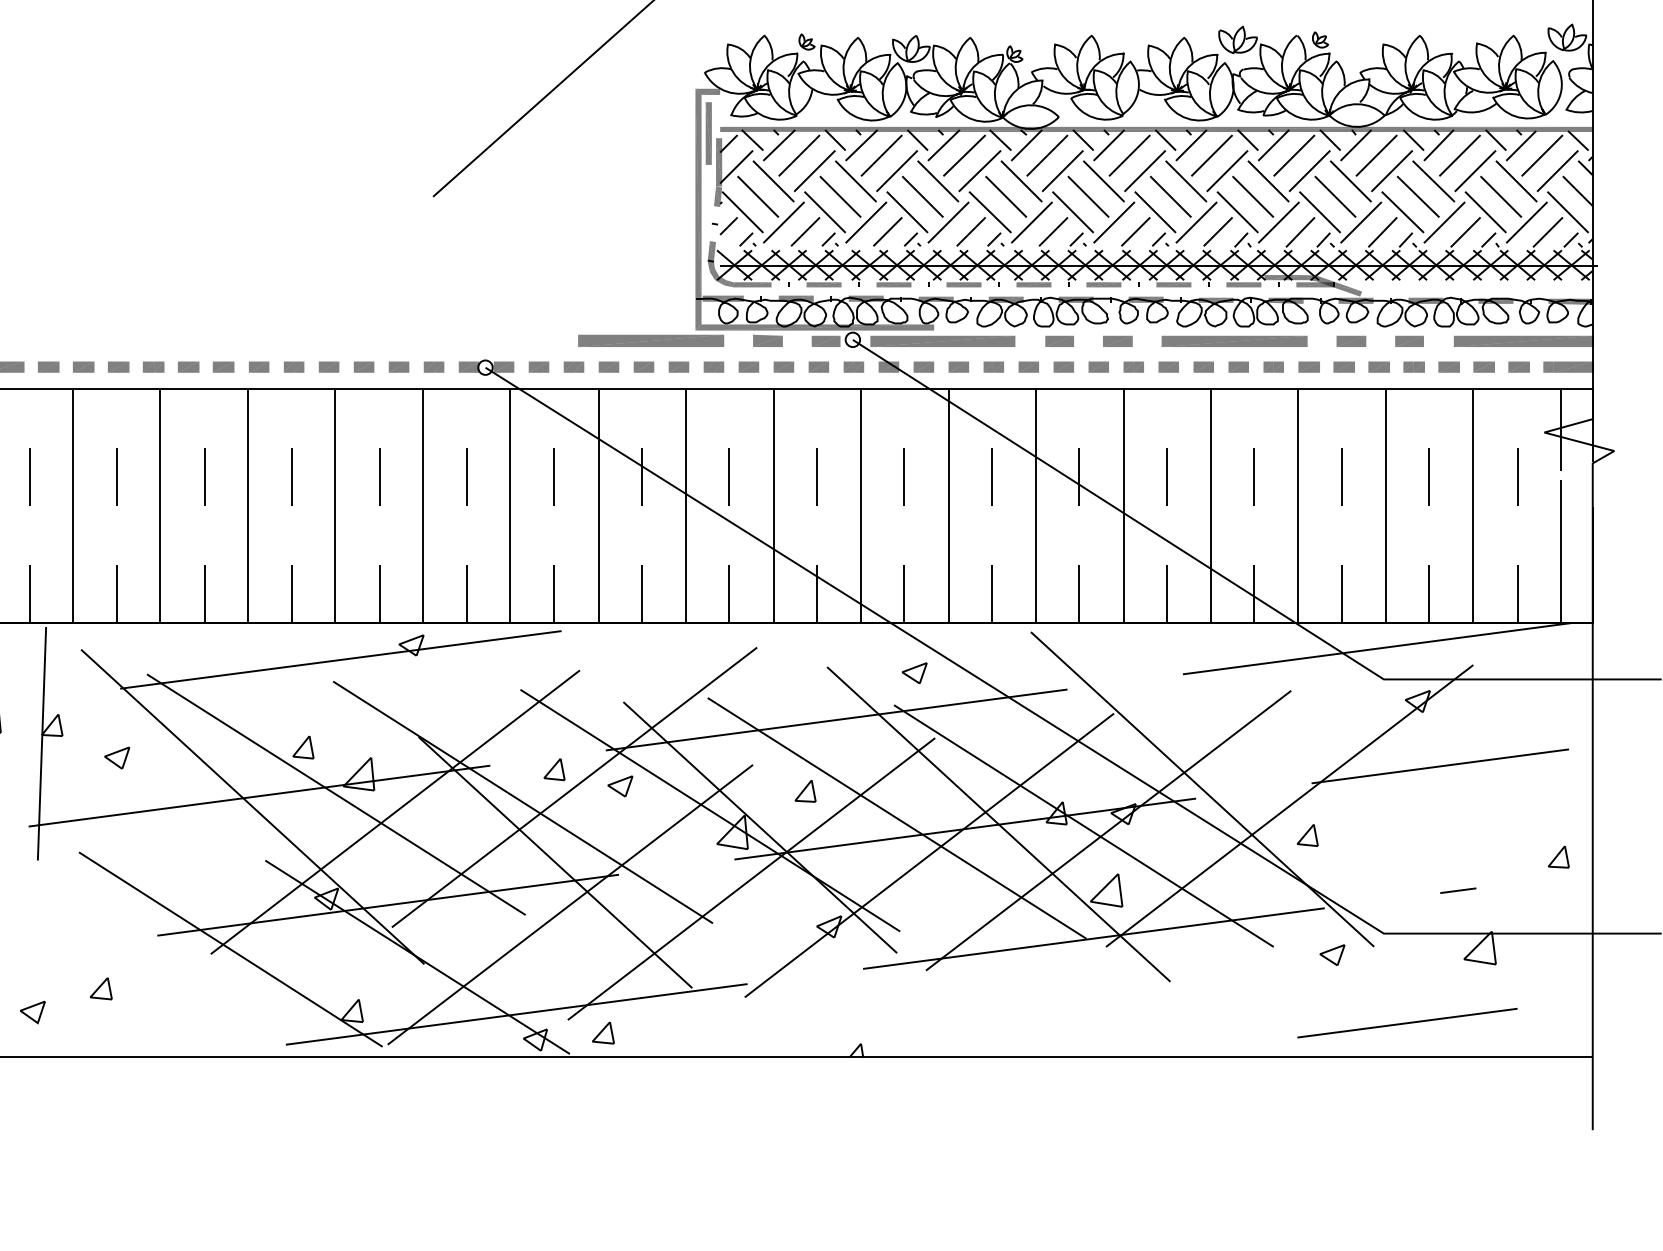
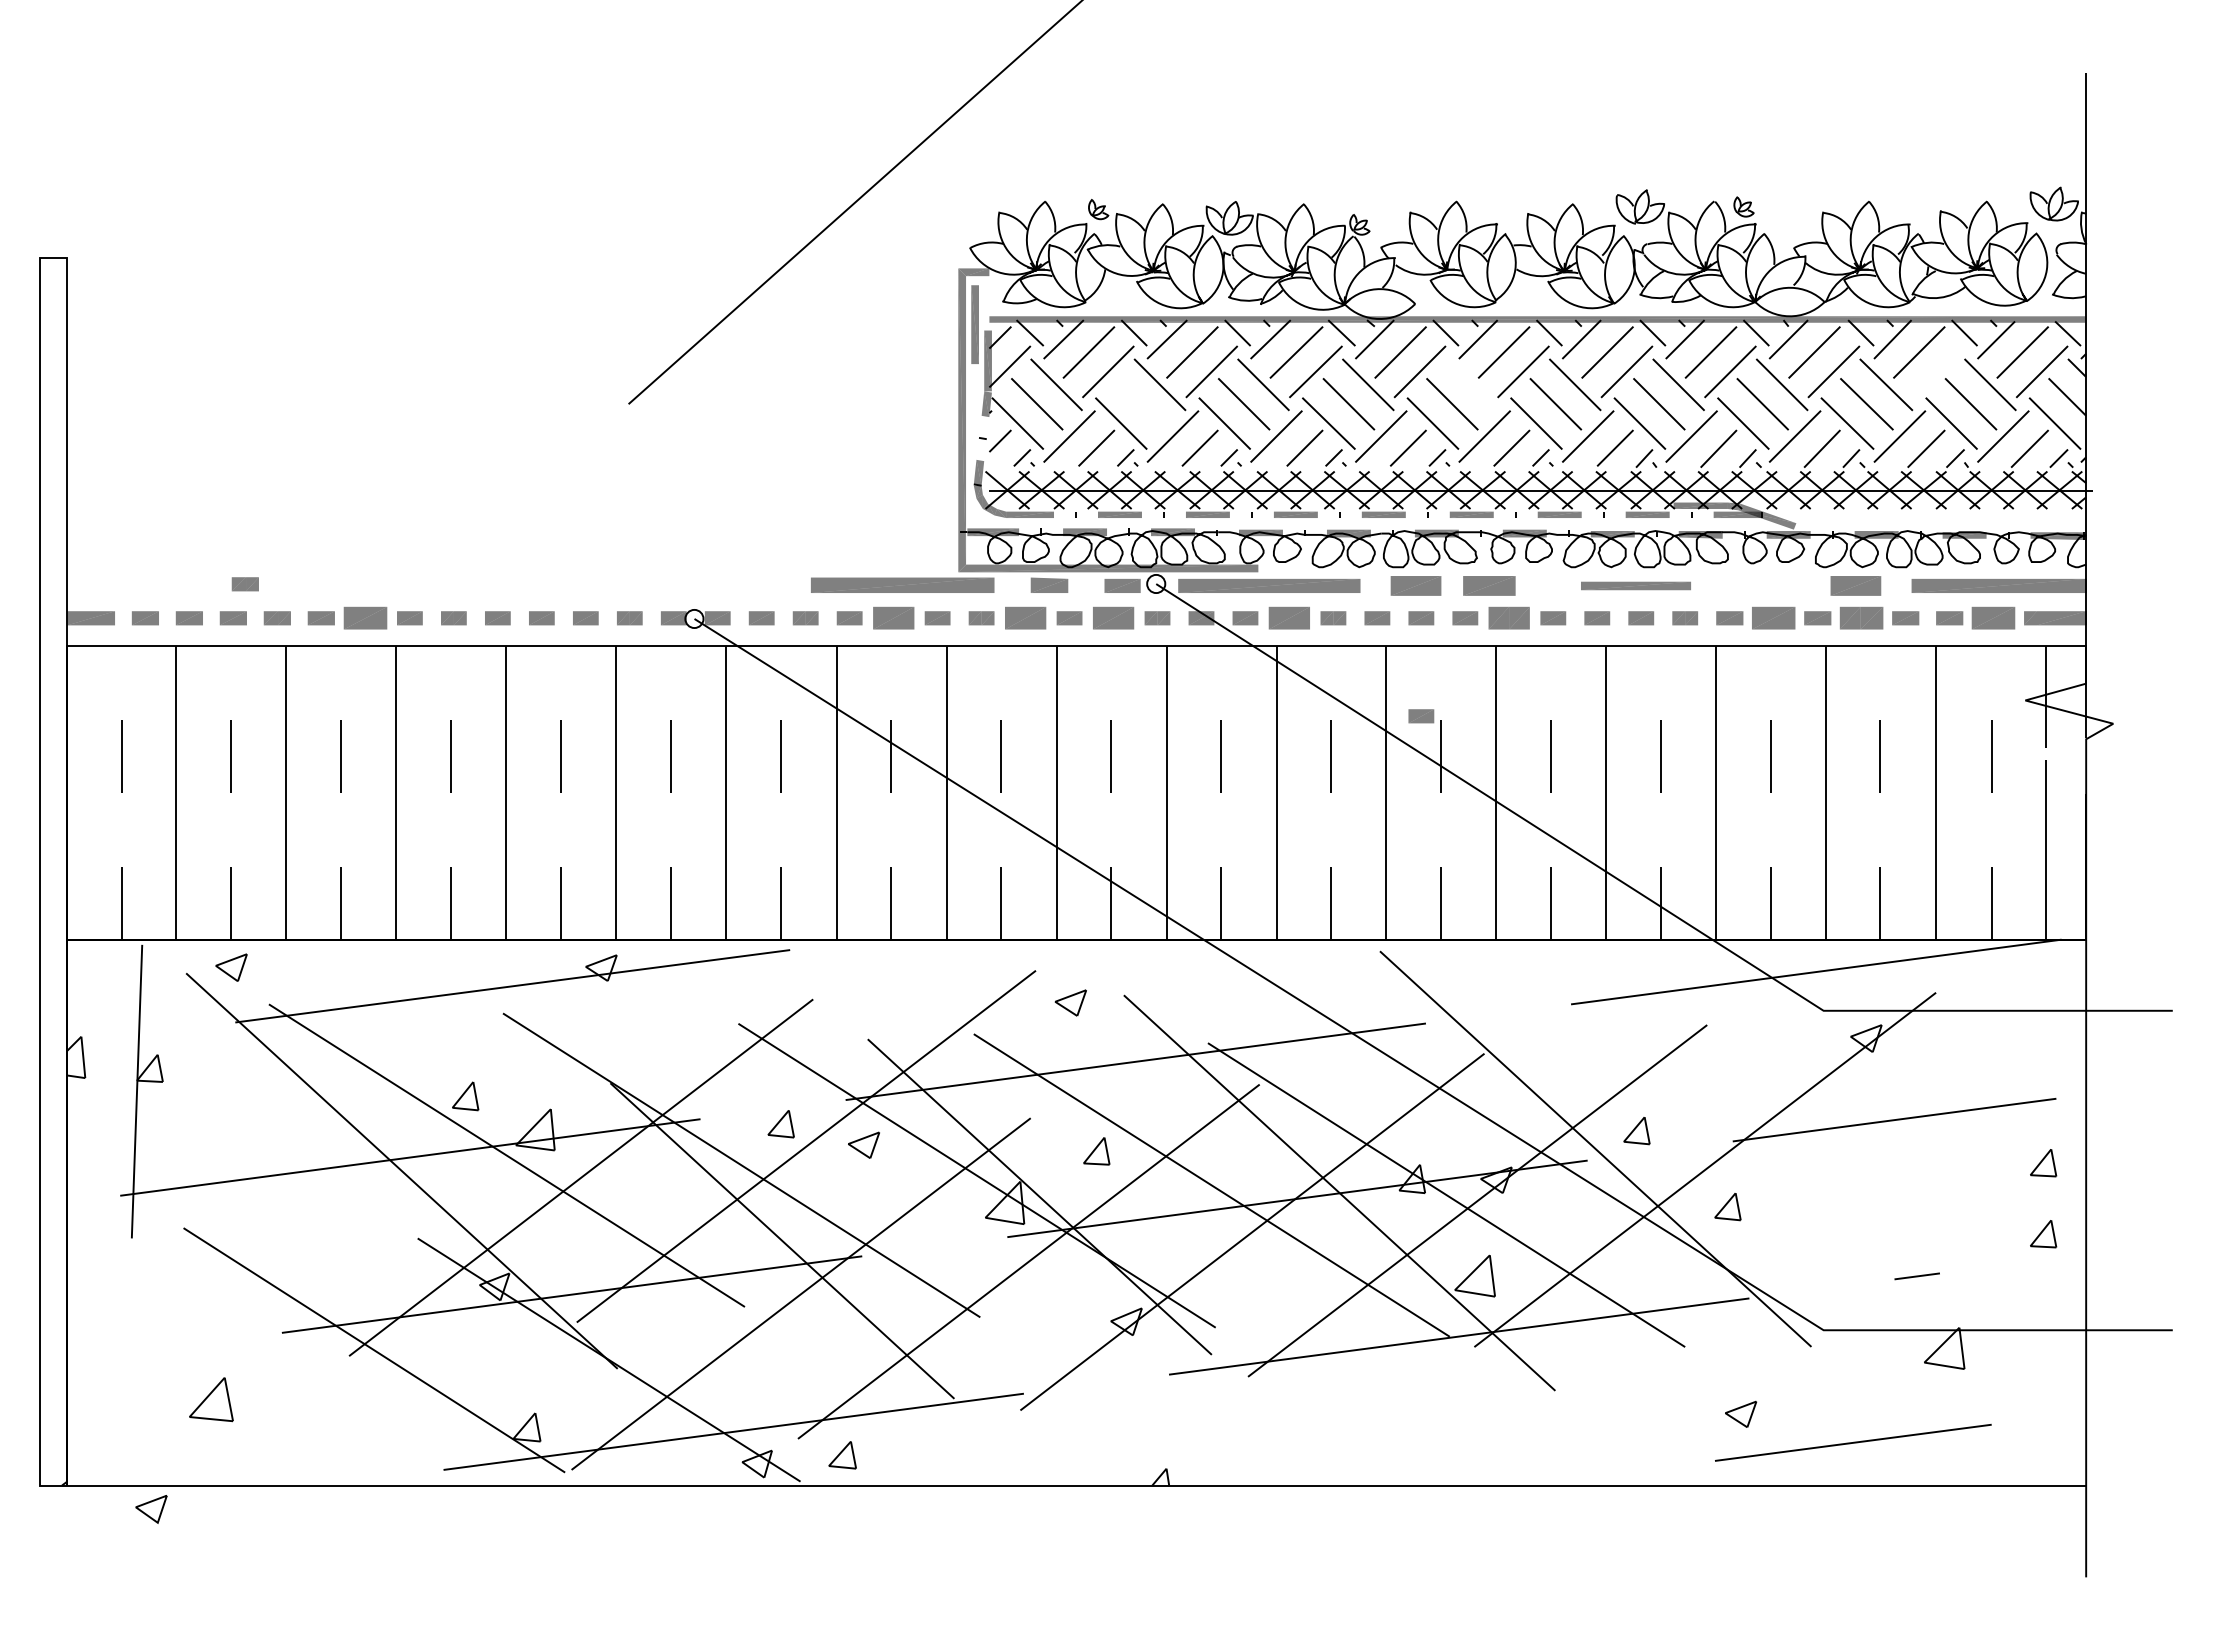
line: (1475, 170) -> (1938, 371), removed
line: (1103, 181) -> (1471, 384), removed
line: (840, 197) -> (1140, 404), removed
part: (128, 340) -> (245, 584), added
part: (1059, 341) -> (1416, 585), size x1.4
part: (1117, 341) -> (1488, 585), size x1.4
part: (1234, 341) -> (1635, 585), size x0.6
part: (1351, 341) -> (1782, 585), removed
part: (1409, 341) -> (1855, 585), size x1.4
part: (222, 367) -> (364, 618), size x1.6
part: (643, 367) -> (893, 618), size x1.6
part: (748, 367) -> (1025, 618), size x1.6
part: (818, 367) -> (1113, 618), size x1.6
part: (958, 367) -> (1289, 618), size x1.6
part: (1133, 367) -> (1509, 618), size x1.6
part: (1343, 367) -> (1773, 618), size x1.6
part: (1413, 367) -> (1861, 618), size x1.6
part: (1519, 367) -> (1993, 618), size x1.6
part: (1063, 445) -> (1421, 716), added
part: (914, 672) -> (1070, 1002), moved
part: (117, 757) -> (231, 967), moved
part: (1234, 775) -> (1636, 1131), added
part: (1558, 800) -> (2043, 1163), added
part: (1332, 954) -> (1741, 1413), moved
part: (101, 988) -> (211, 1399), size x1.6
part: (32, 1012) -> (151, 1509), moved

